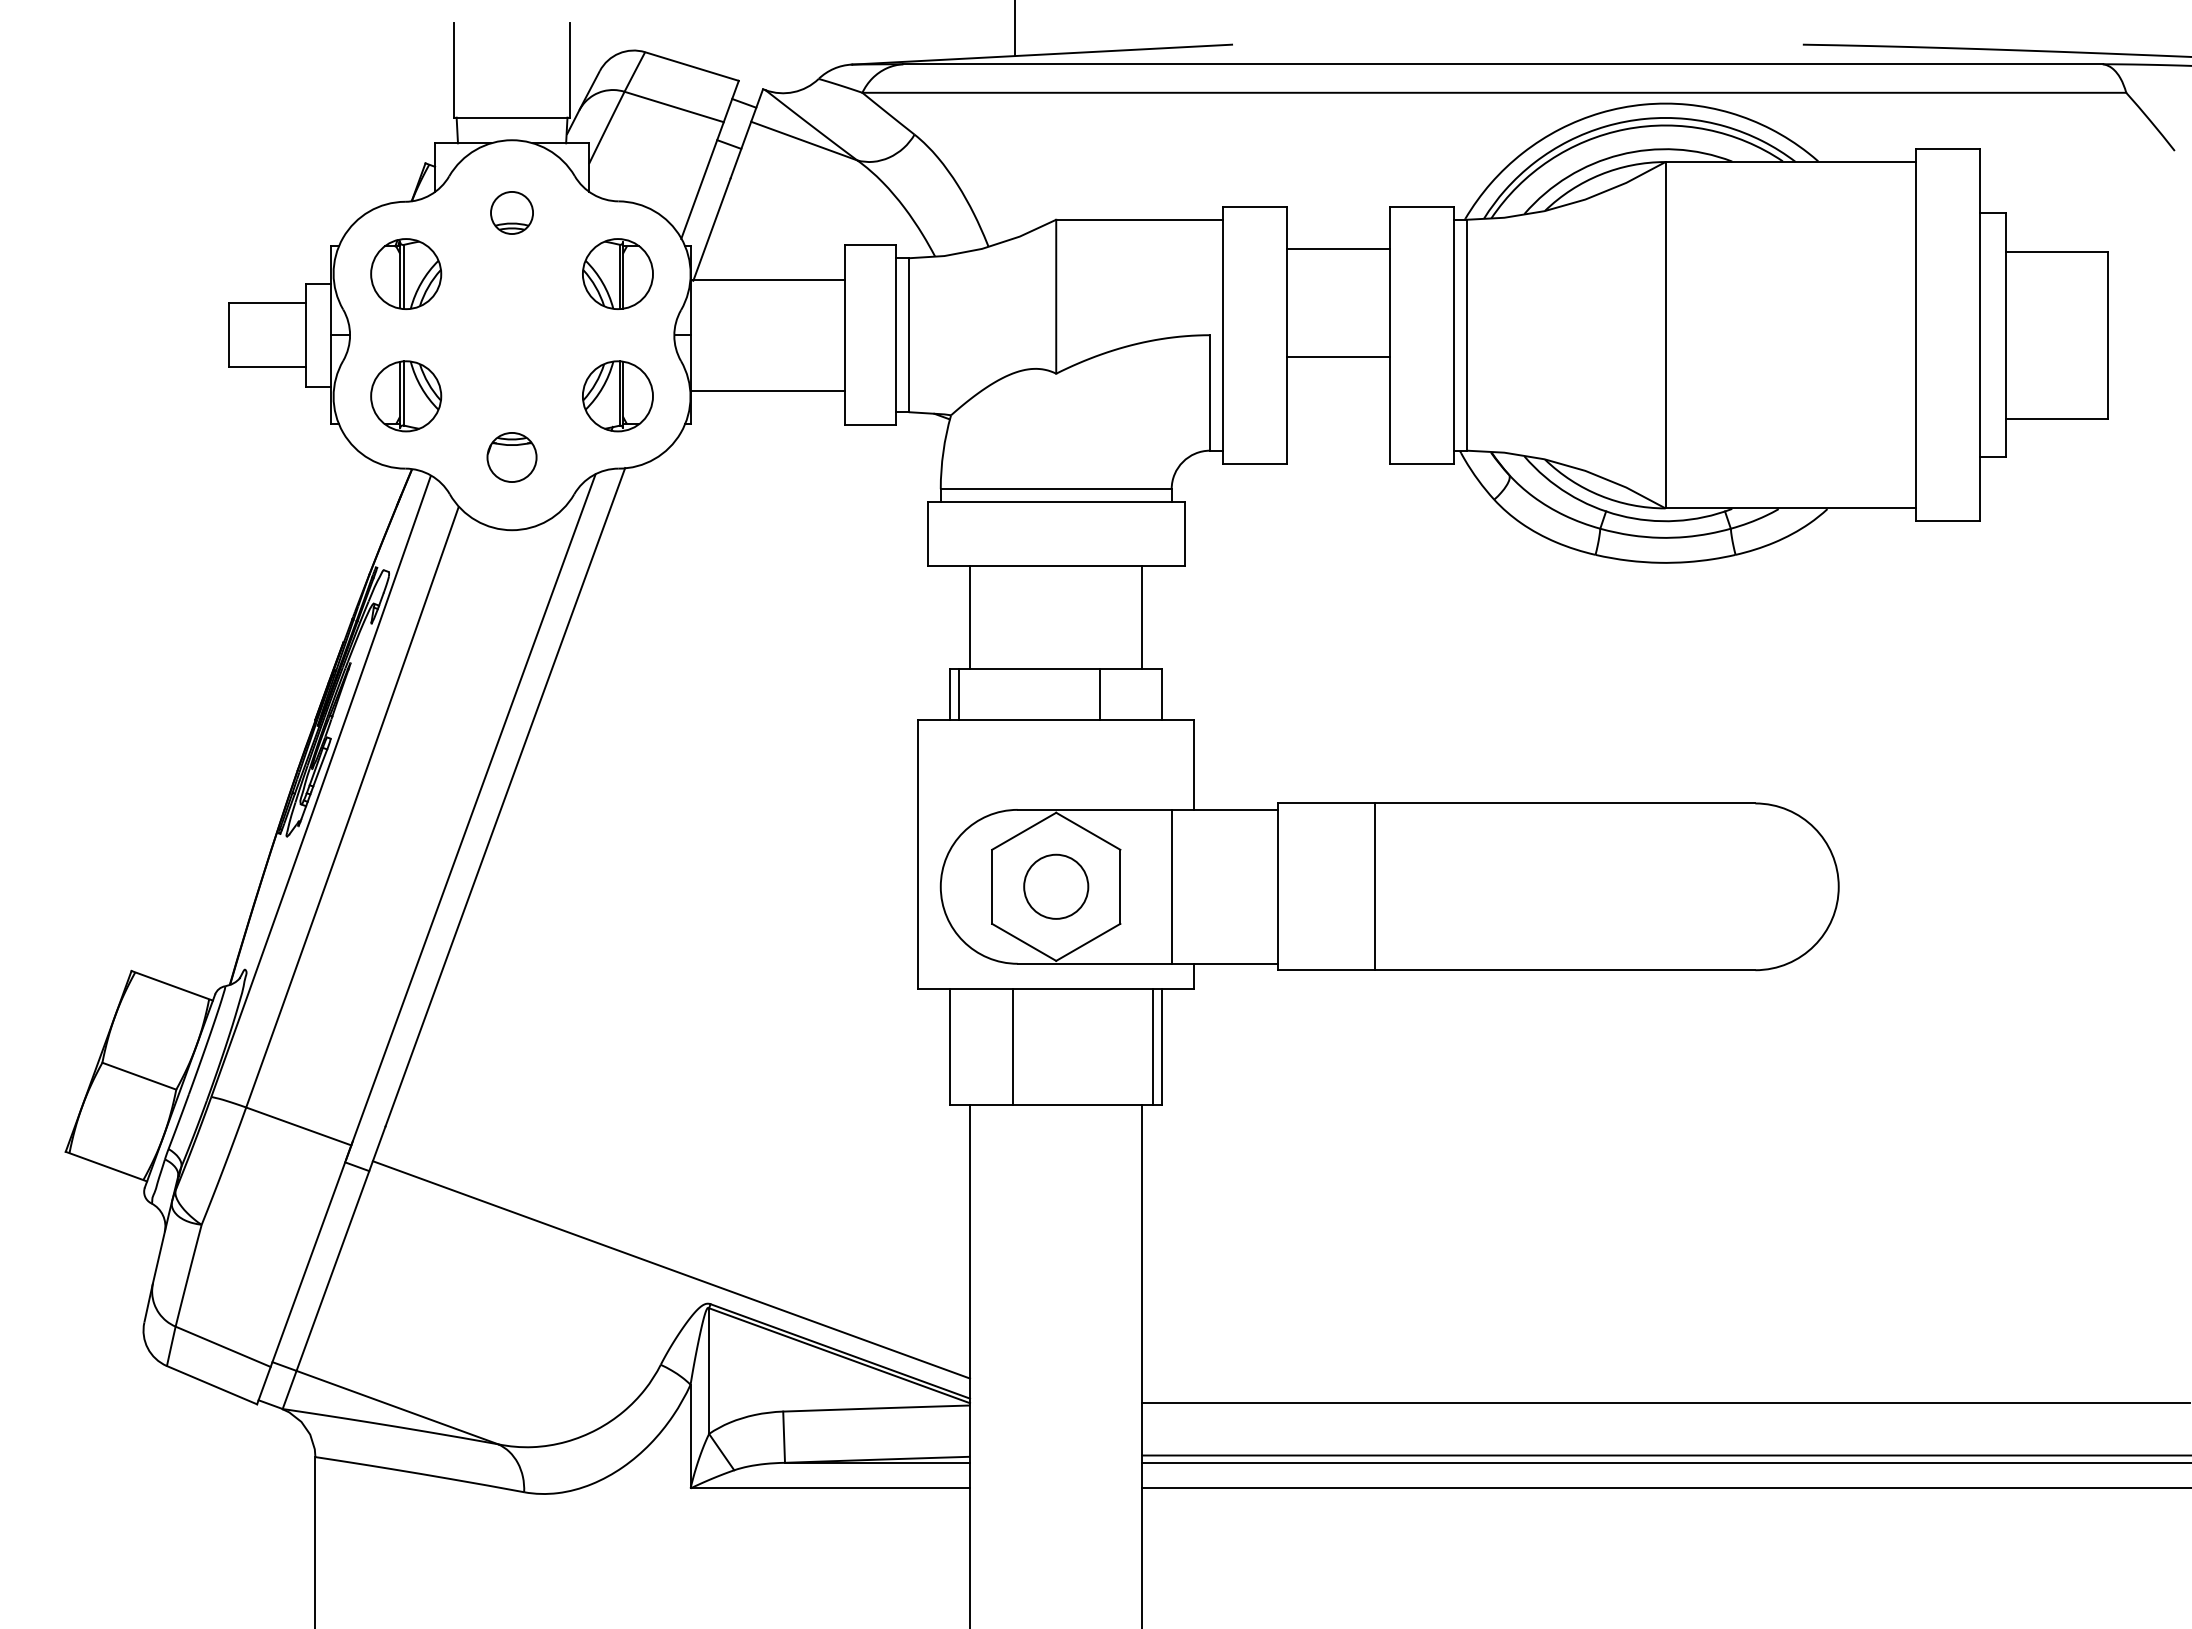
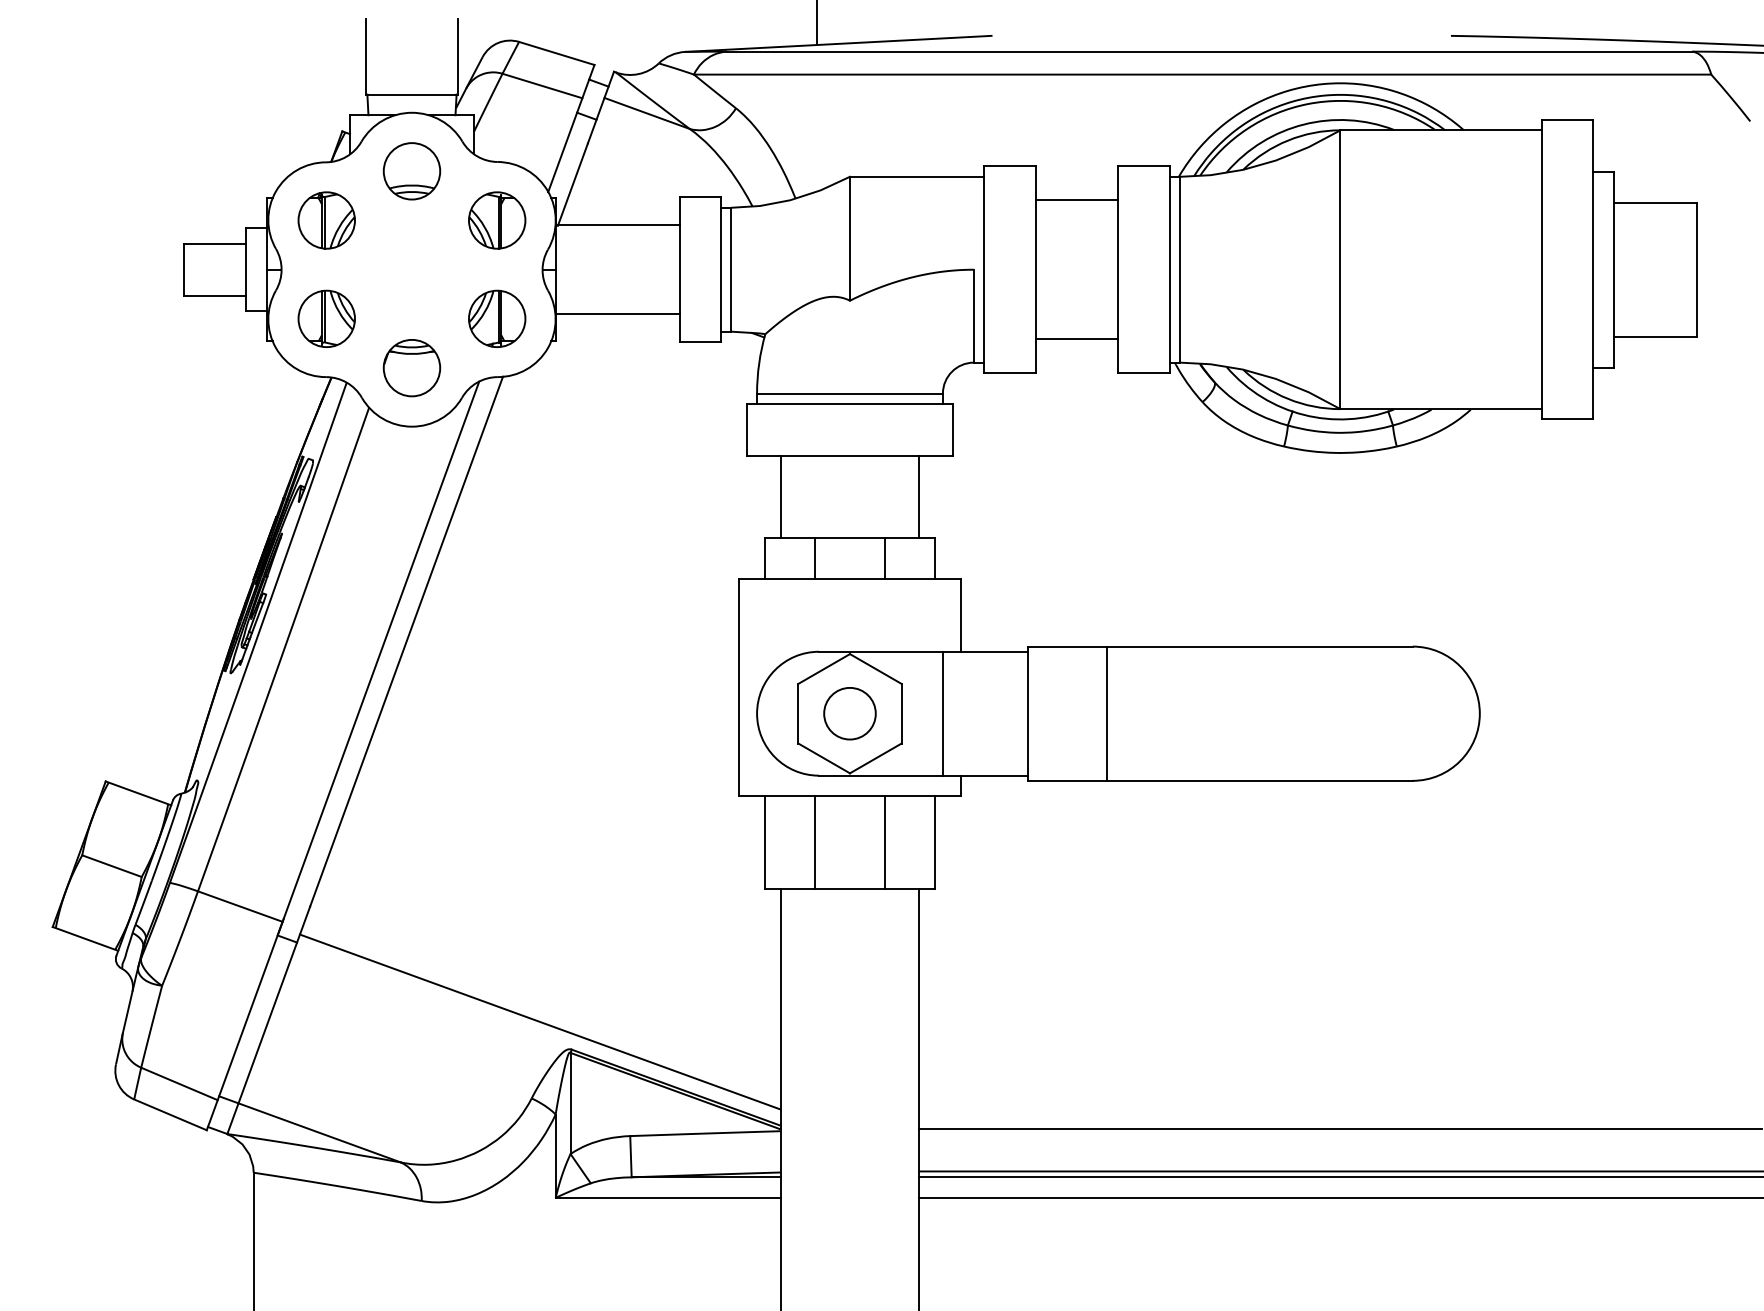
part: (511, 212) -> (411, 170), size x1.67
line: (1338, 357) -> (1077, 339), moved
part: (511, 457) -> (411, 368), size x1.43
line: (958, 694) -> (814, 558), moved
line: (1152, 1046) -> (884, 842), moved

